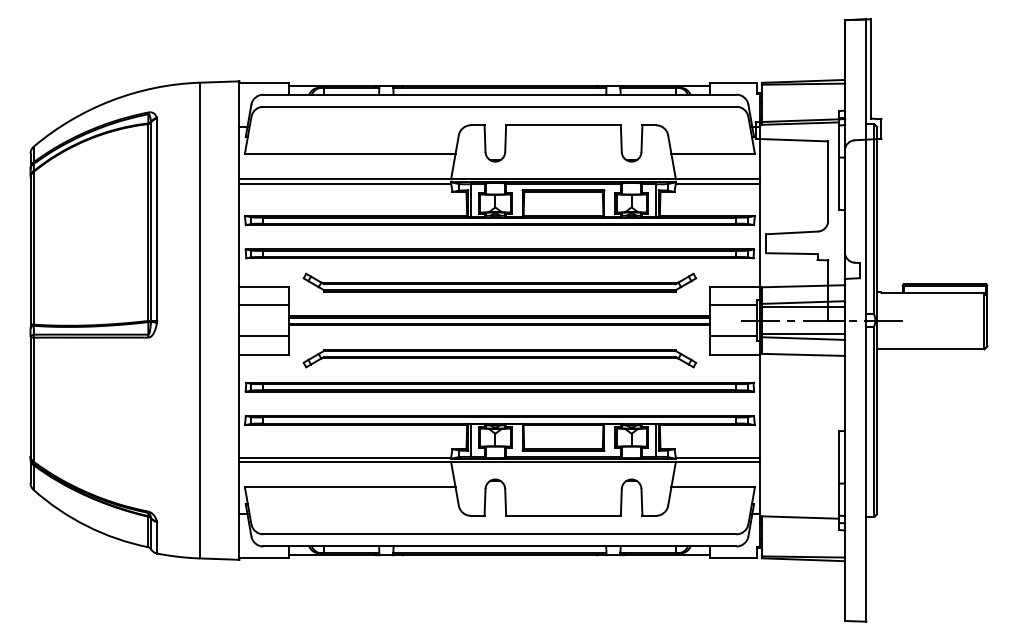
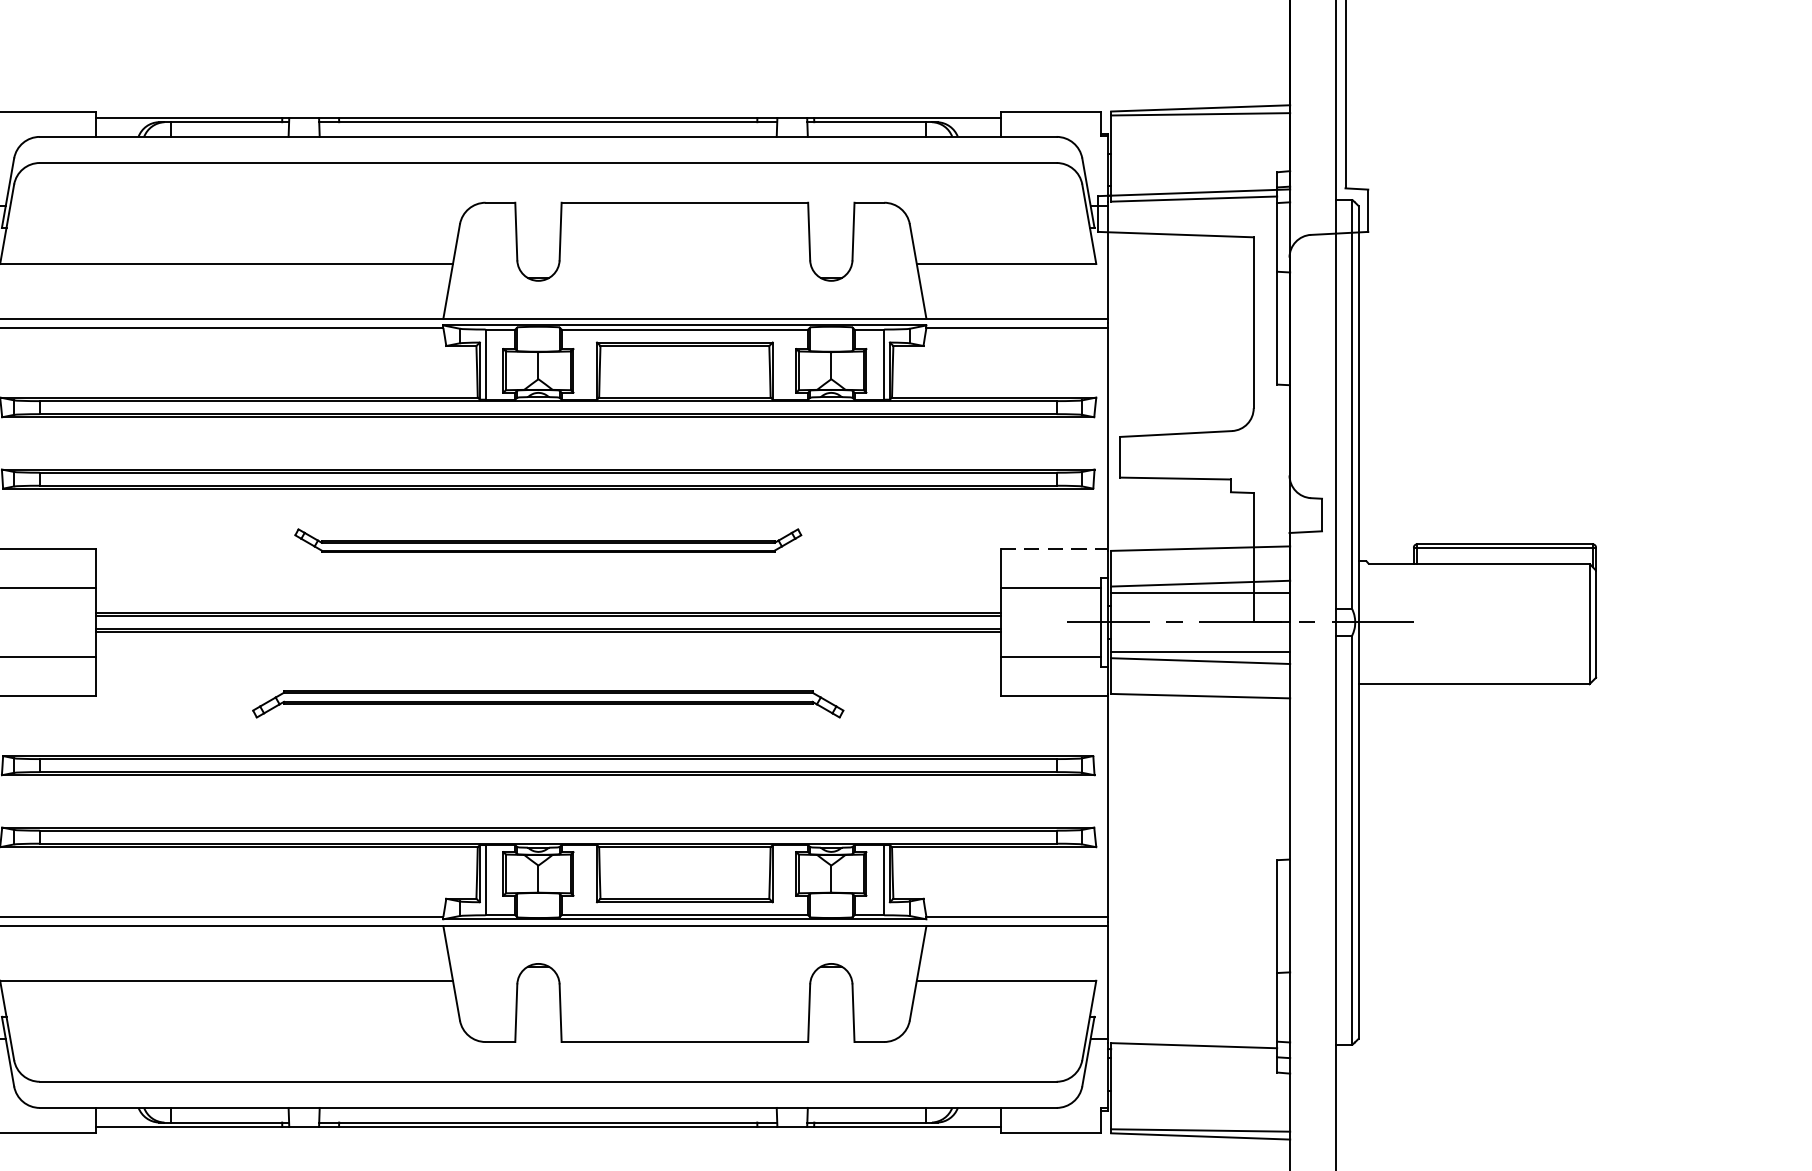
part: (499, 282) -> (547, 540), size x0.6
line: (735, 286) -> (1054, 549), solid -> dashed
part: (499, 358) -> (547, 703), size x0.7

